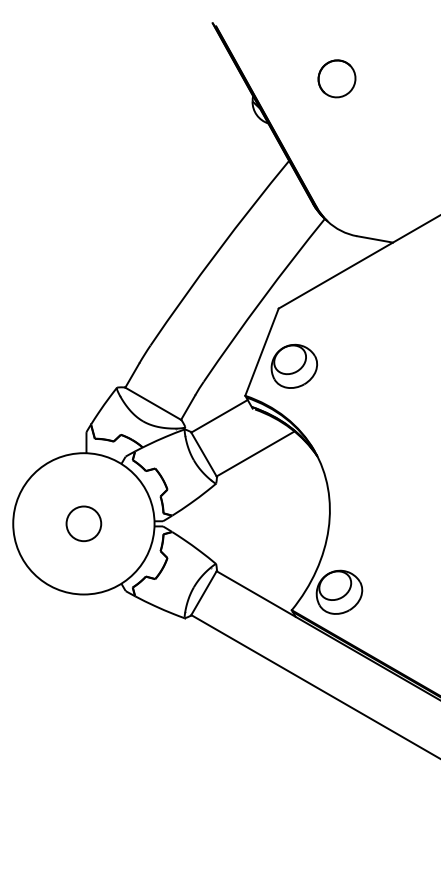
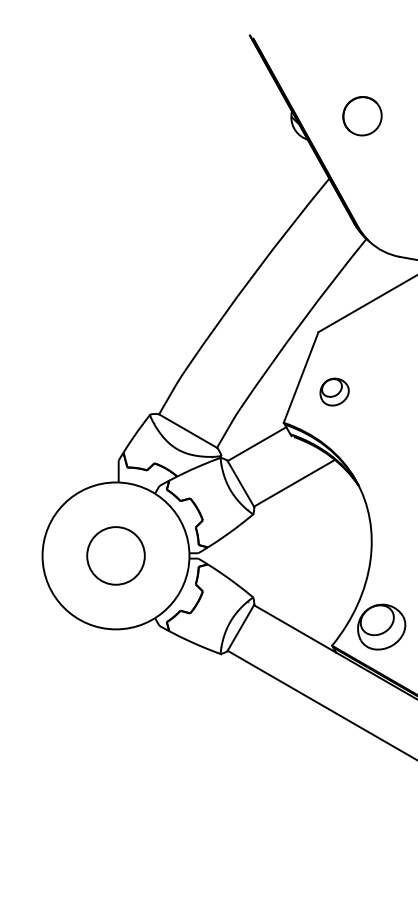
part: (336, 78) -> (361, 115), moved
part: (293, 365) -> (333, 391), size x0.6
circle: (83, 523) -> (115, 555), size x1.6

